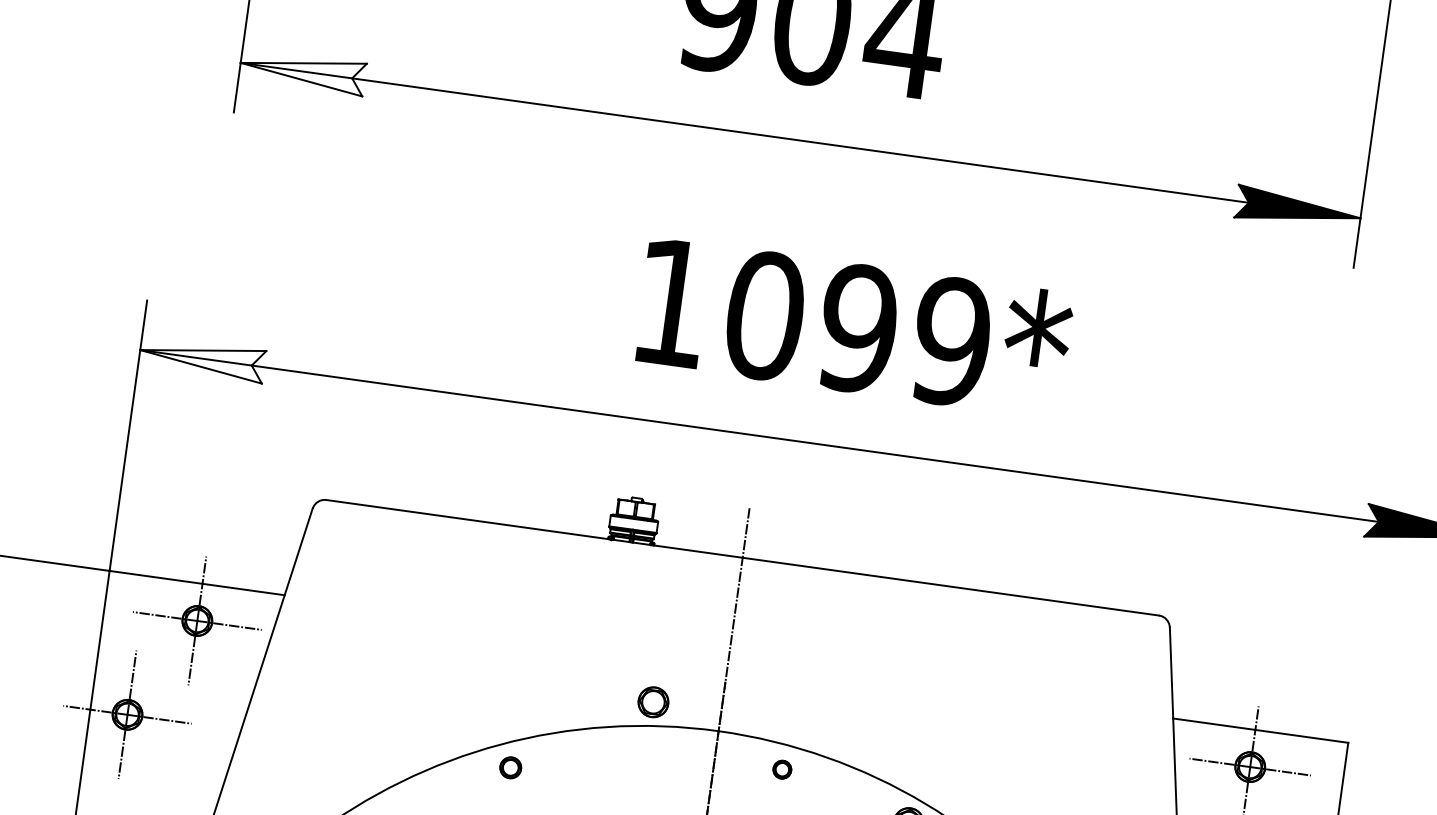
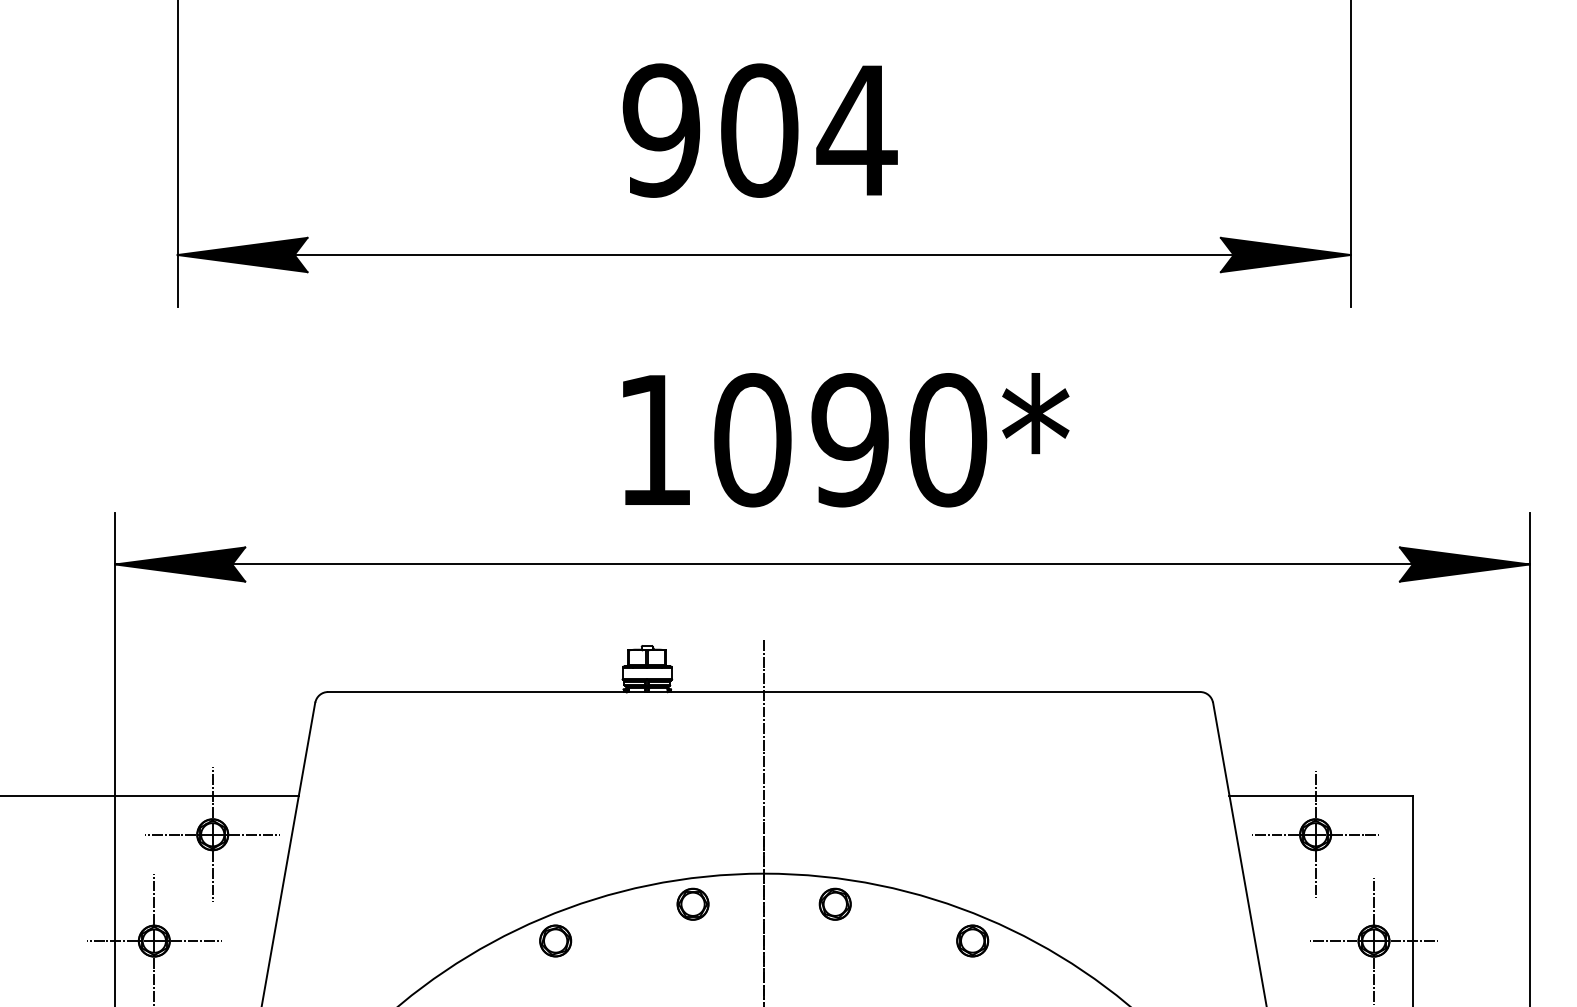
fill: (302, 70) -> (242, 254), added
text: (951, 342) -> (948, 440), 1099* -> 1090*
fill: (202, 358) -> (180, 564), added
part: (653, 701) -> (692, 903), moved
part: (510, 767) -> (555, 940), size x1.43
part: (781, 768) -> (834, 903), size x1.67

